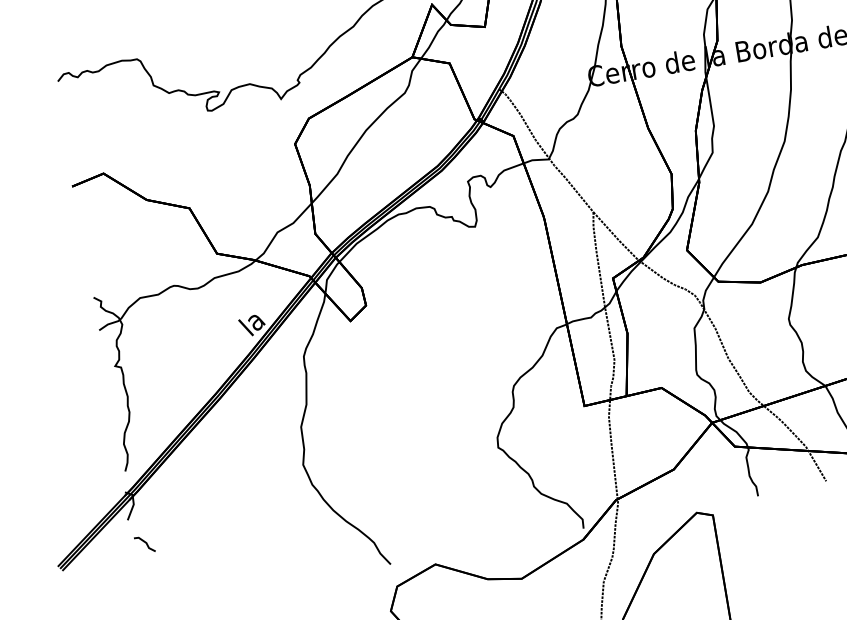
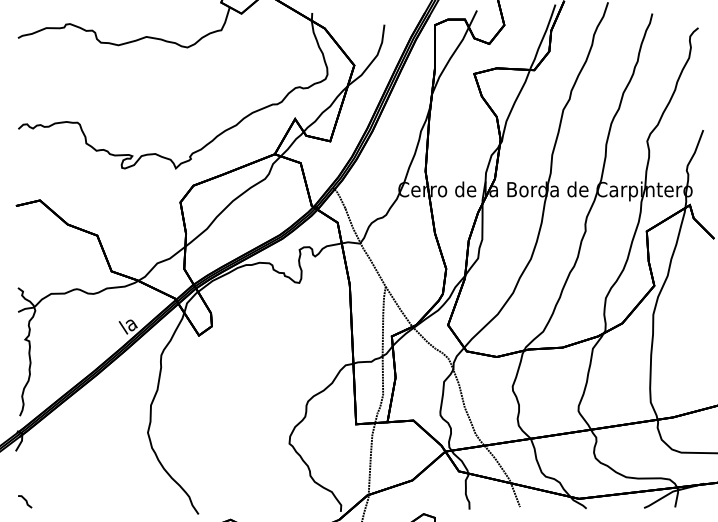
line: (145, 544) -> (25, 501), moved

